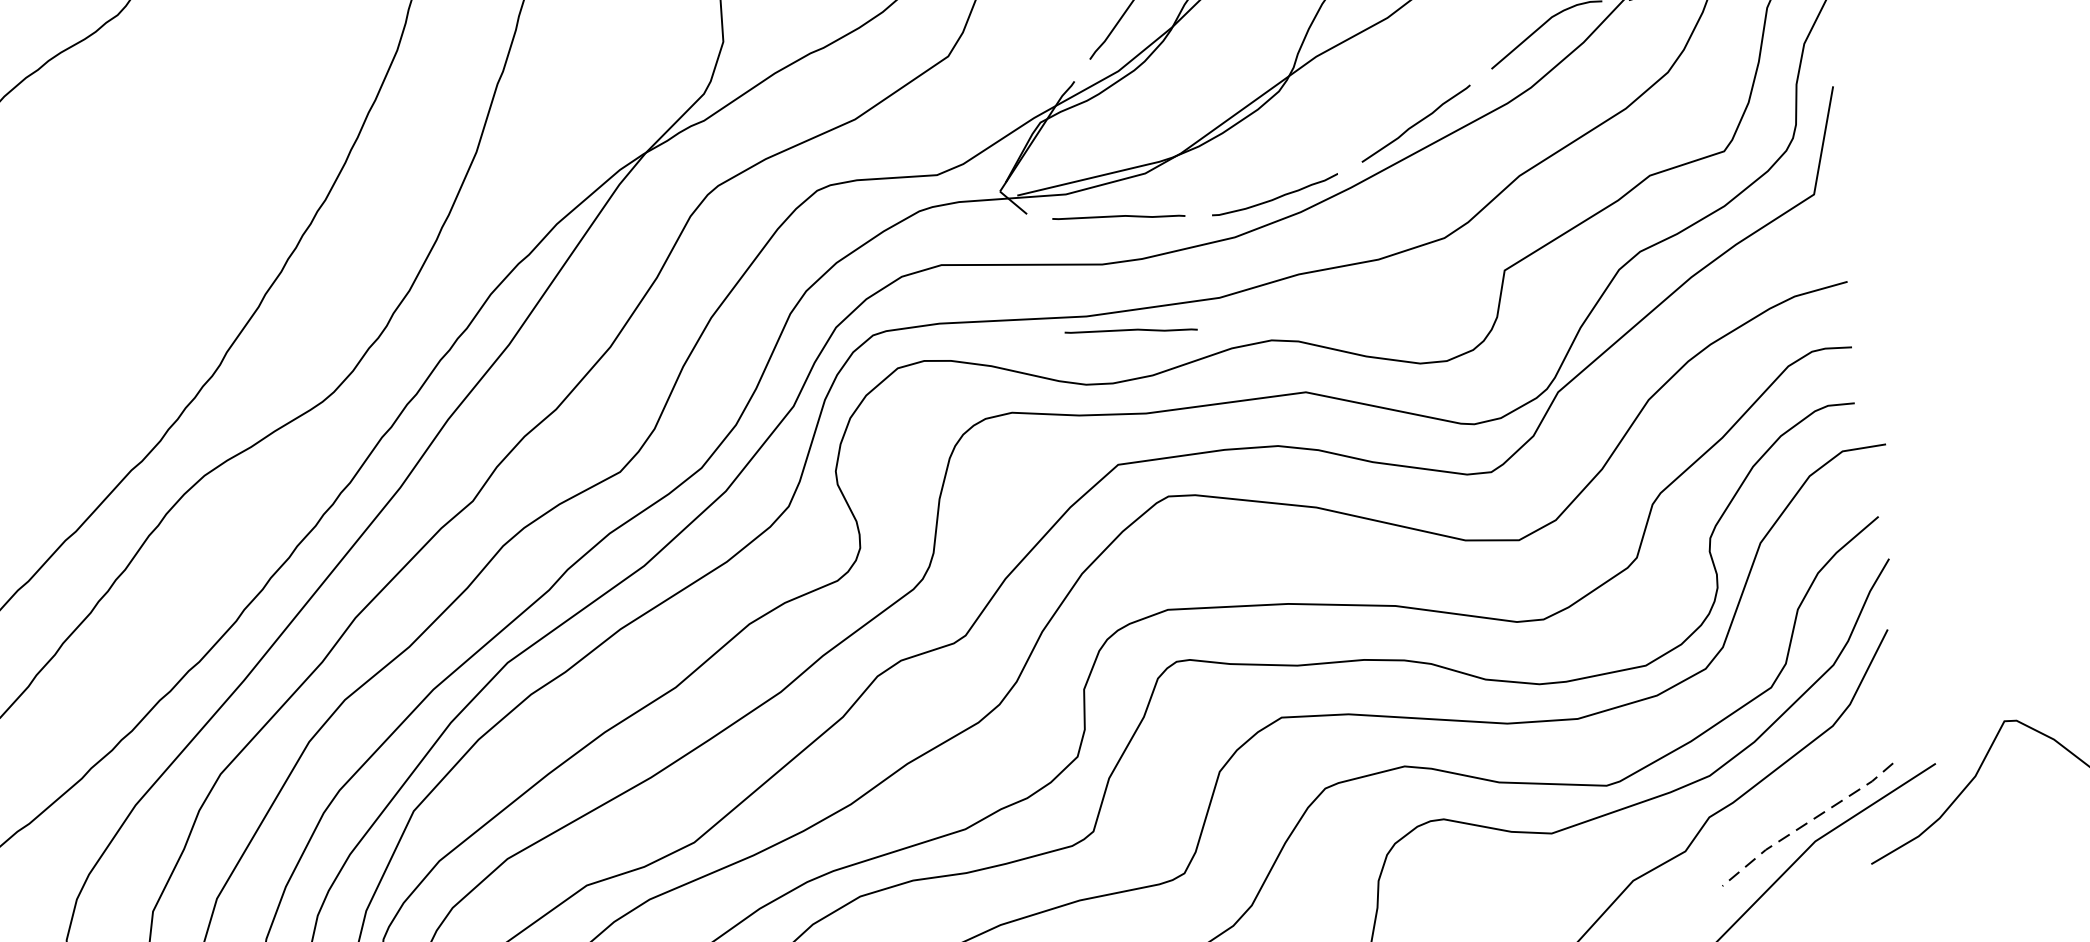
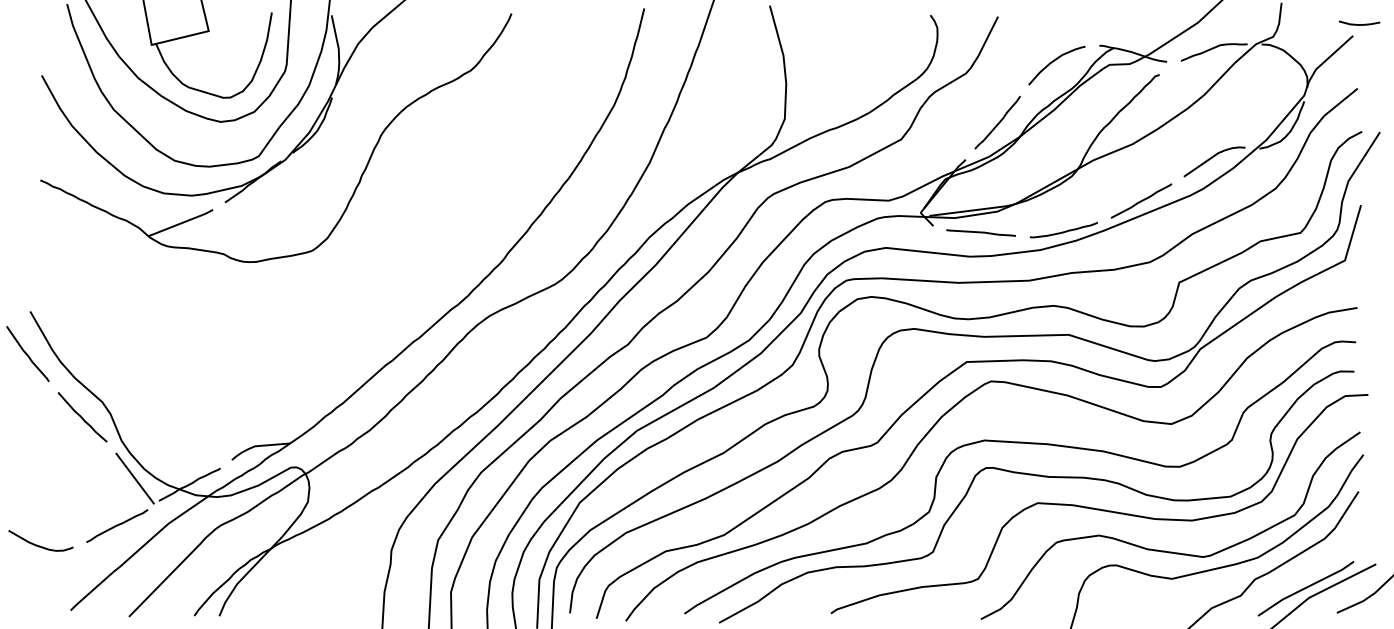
line: (1129, 330) -> (980, 292), removed
line: (1806, 824) -> (1305, 588), dashed -> solid

